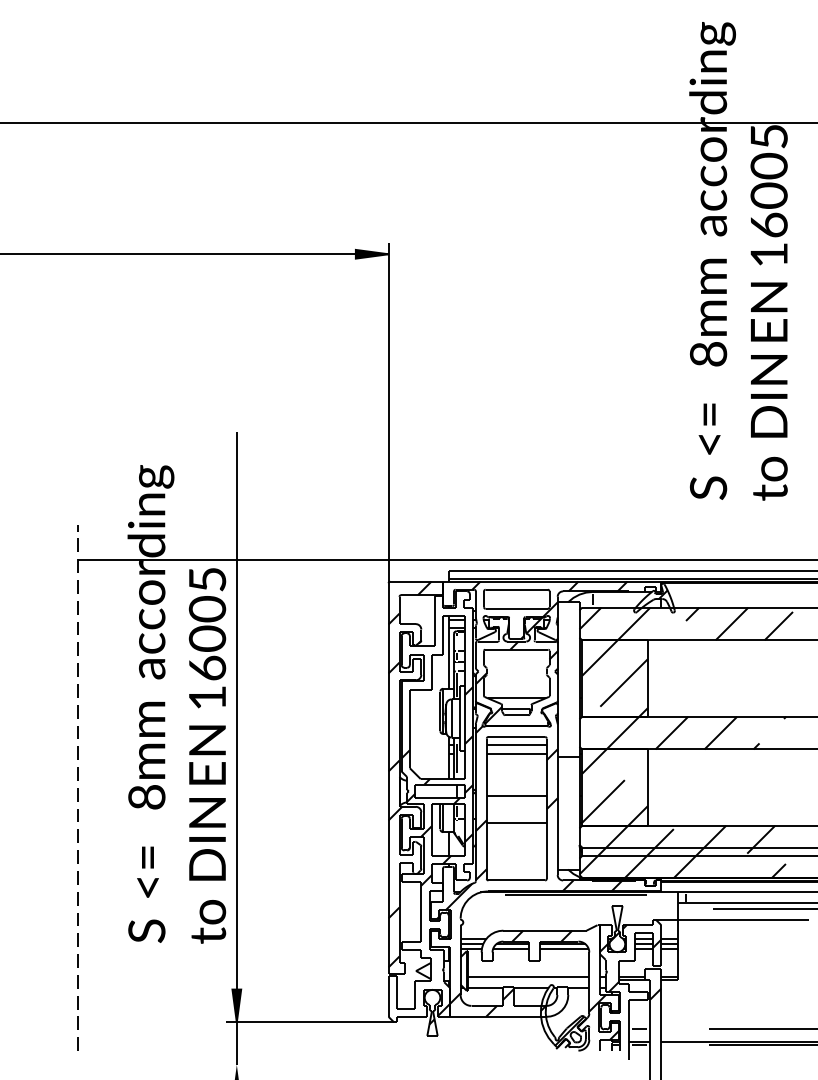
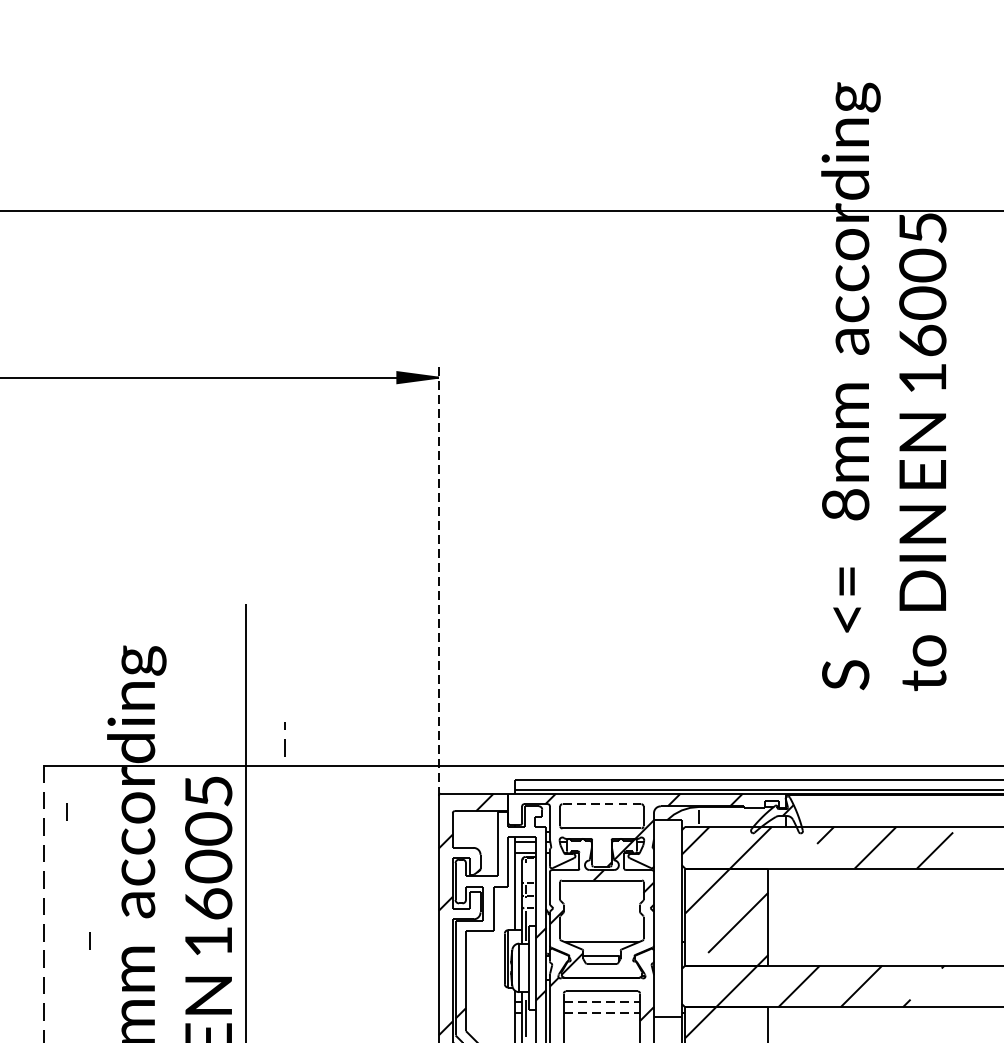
line: (388, 413) -> (438, 580), solid -> dashed
line: (77, 538) -> (283, 739), moved
line: (516, 589) -> (601, 803), solid -> dashed
line: (95, 595) -> (66, 811), added
line: (113, 696) -> (89, 939), added
line: (517, 745) -> (602, 1002), solid -> dashed
line: (517, 753) -> (602, 1012), solid -> dashed

